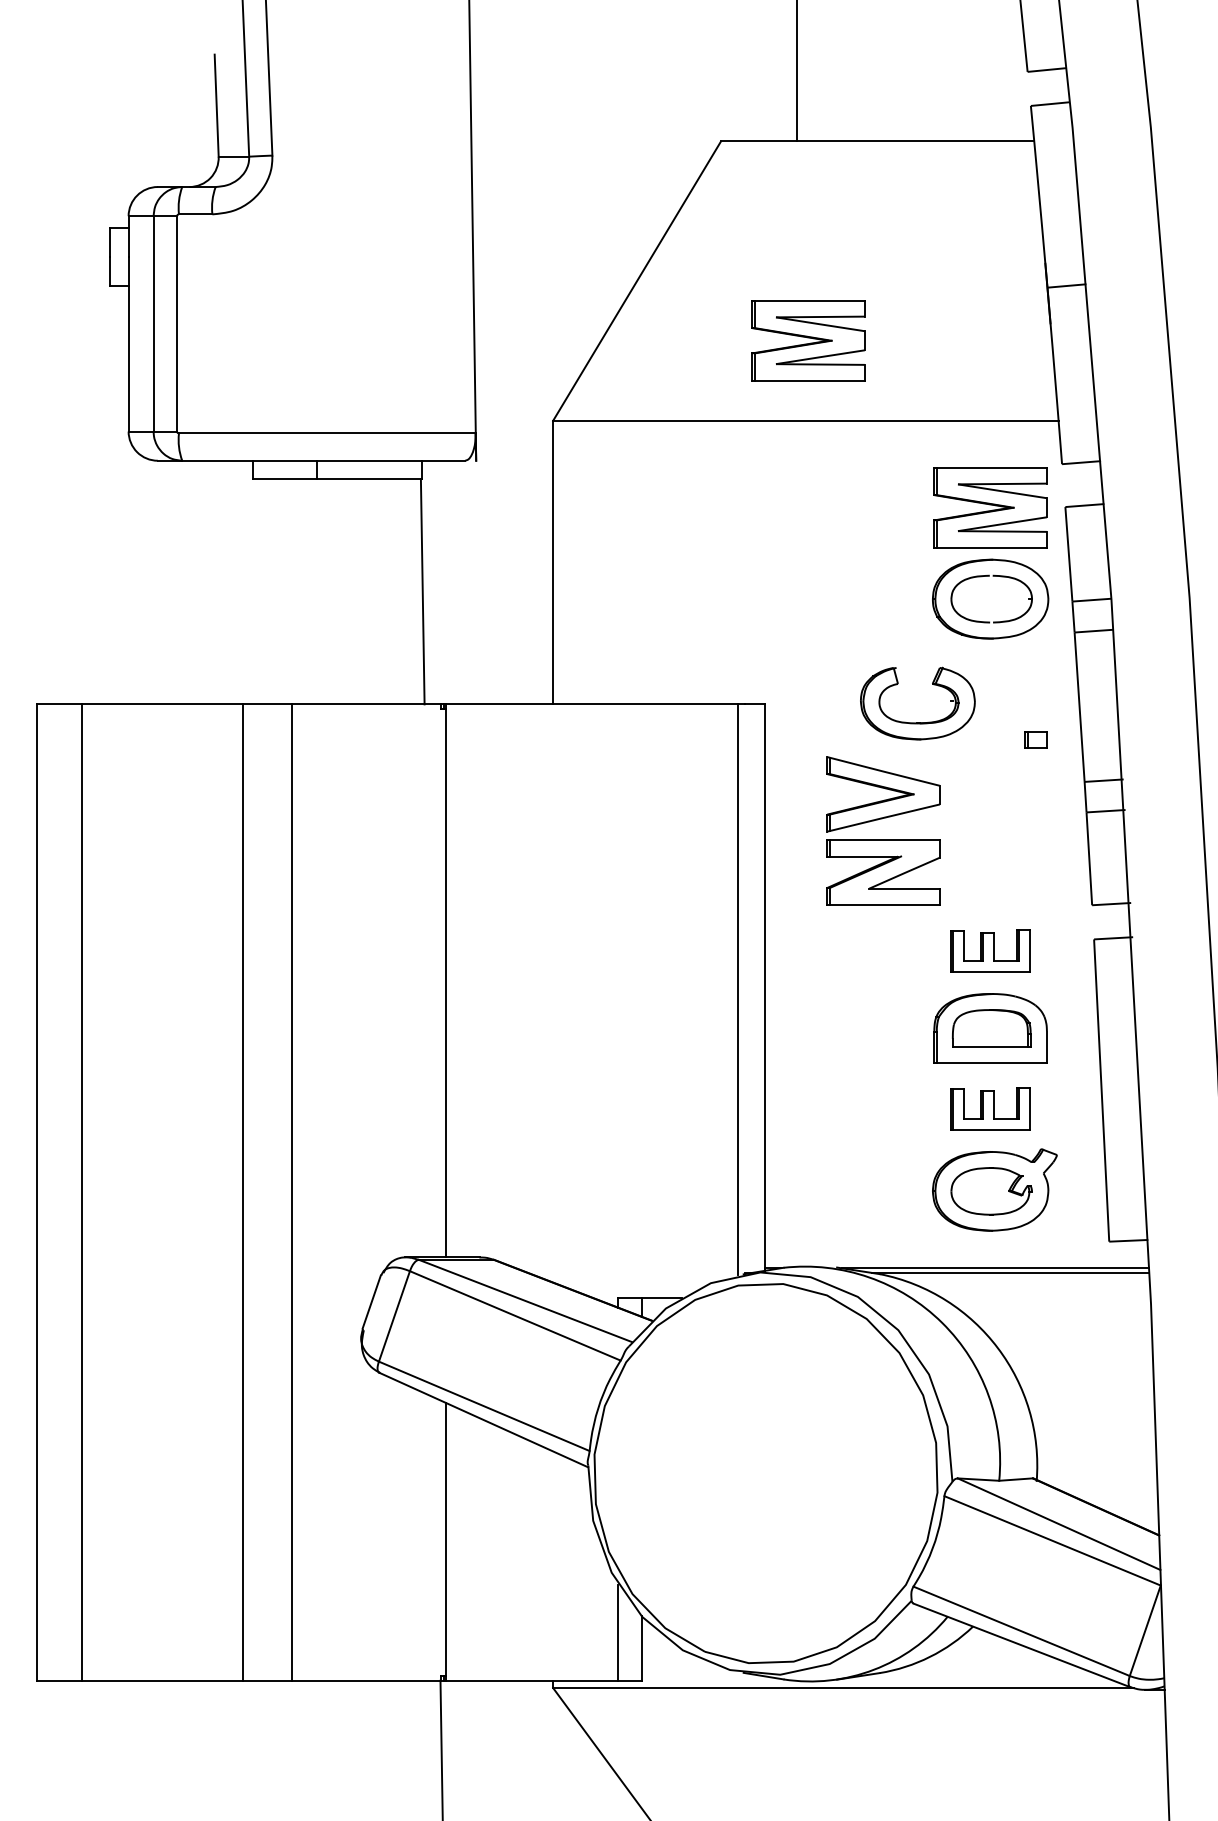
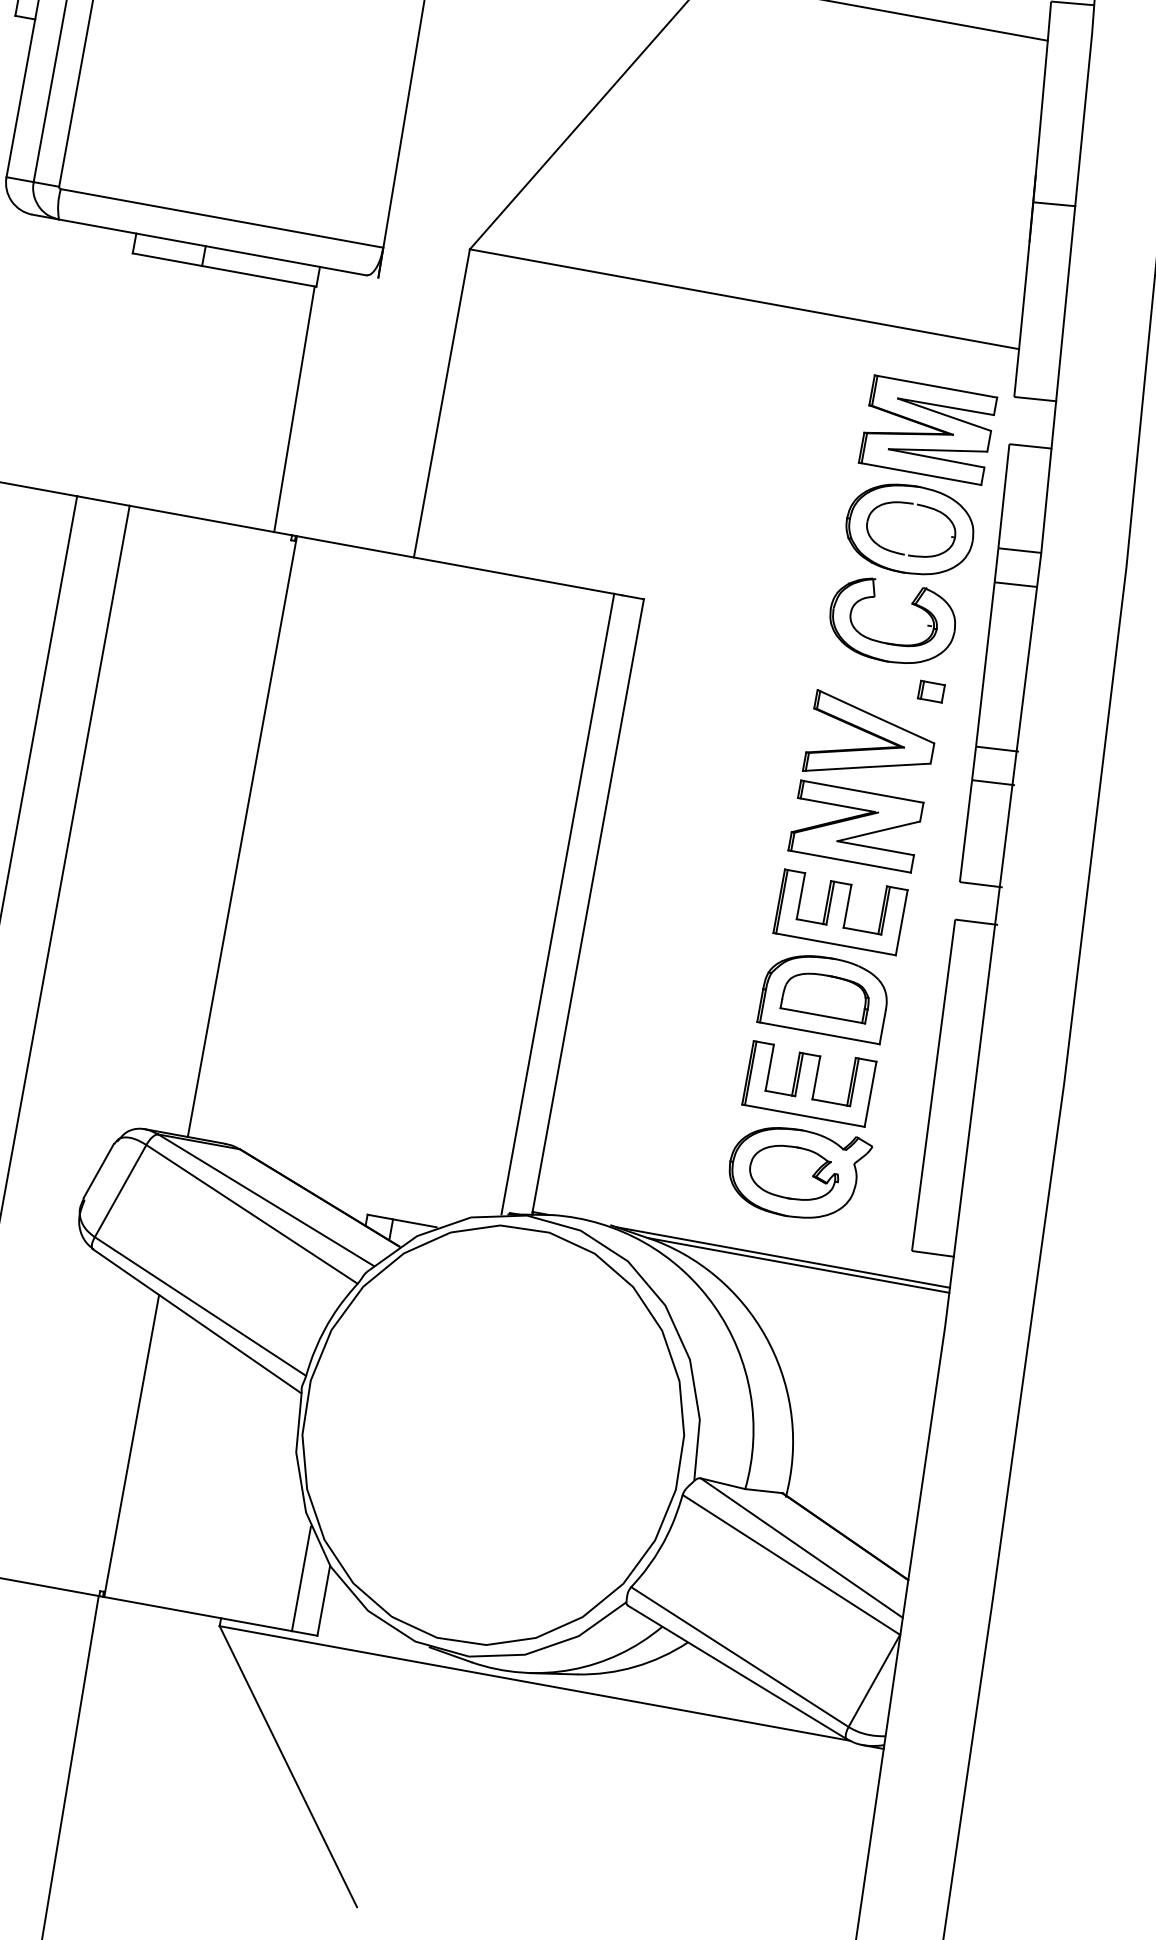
part: (808, 340) -> (763, 212), removed
part: (917, 722) -> (888, 642), moved
part: (883, 839) -> (862, 790), moved
part: (990, 950) -> (840, 911), size x1.43
part: (990, 1108) -> (809, 1082), size x1.43

